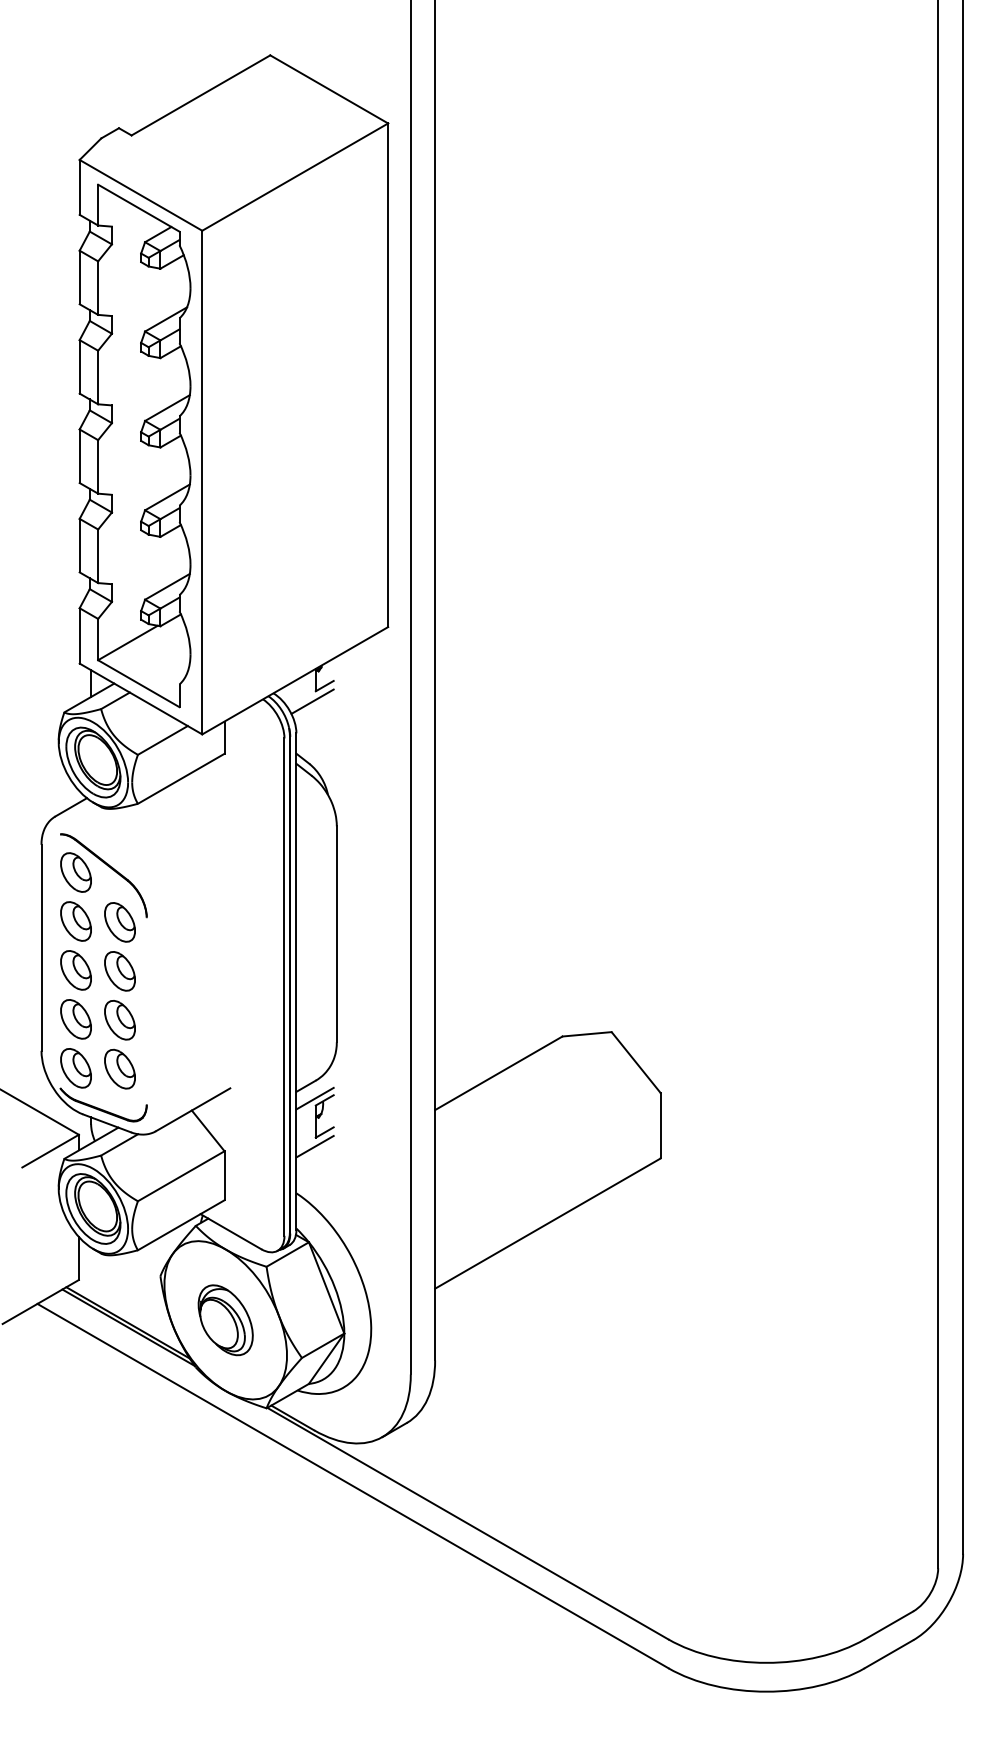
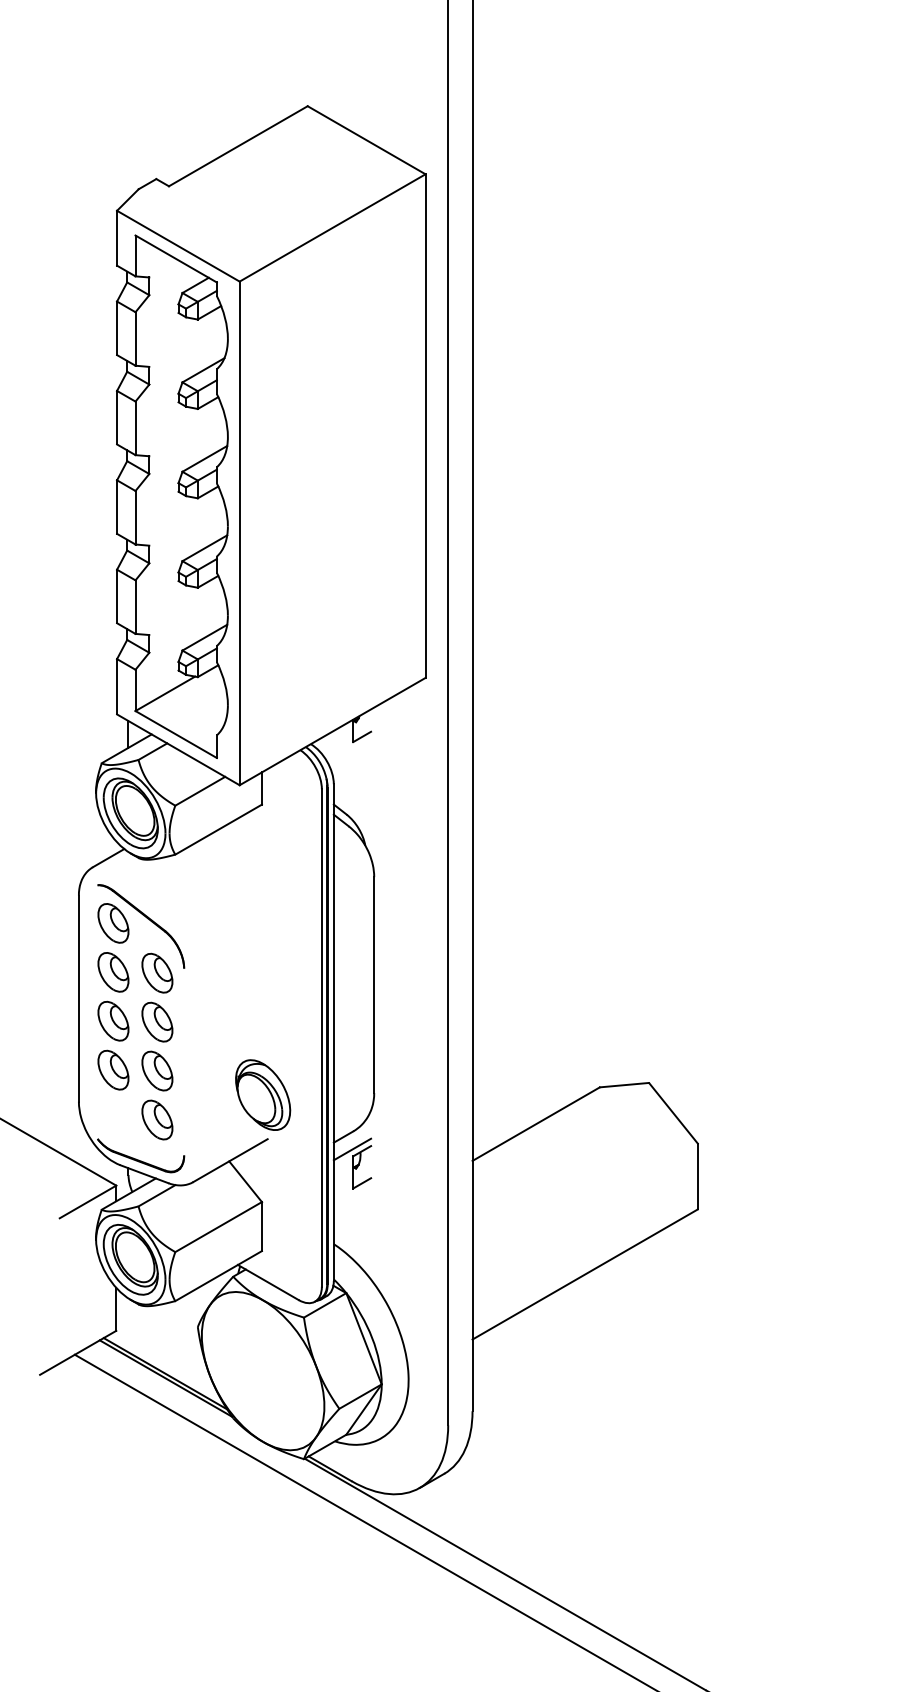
line: (312, 701) -> (349, 752), removed
part: (75, 1068) -> (112, 1119), removed
line: (314, 1146) -> (351, 1197), removed
part: (225, 1320) -> (262, 1095), moved

